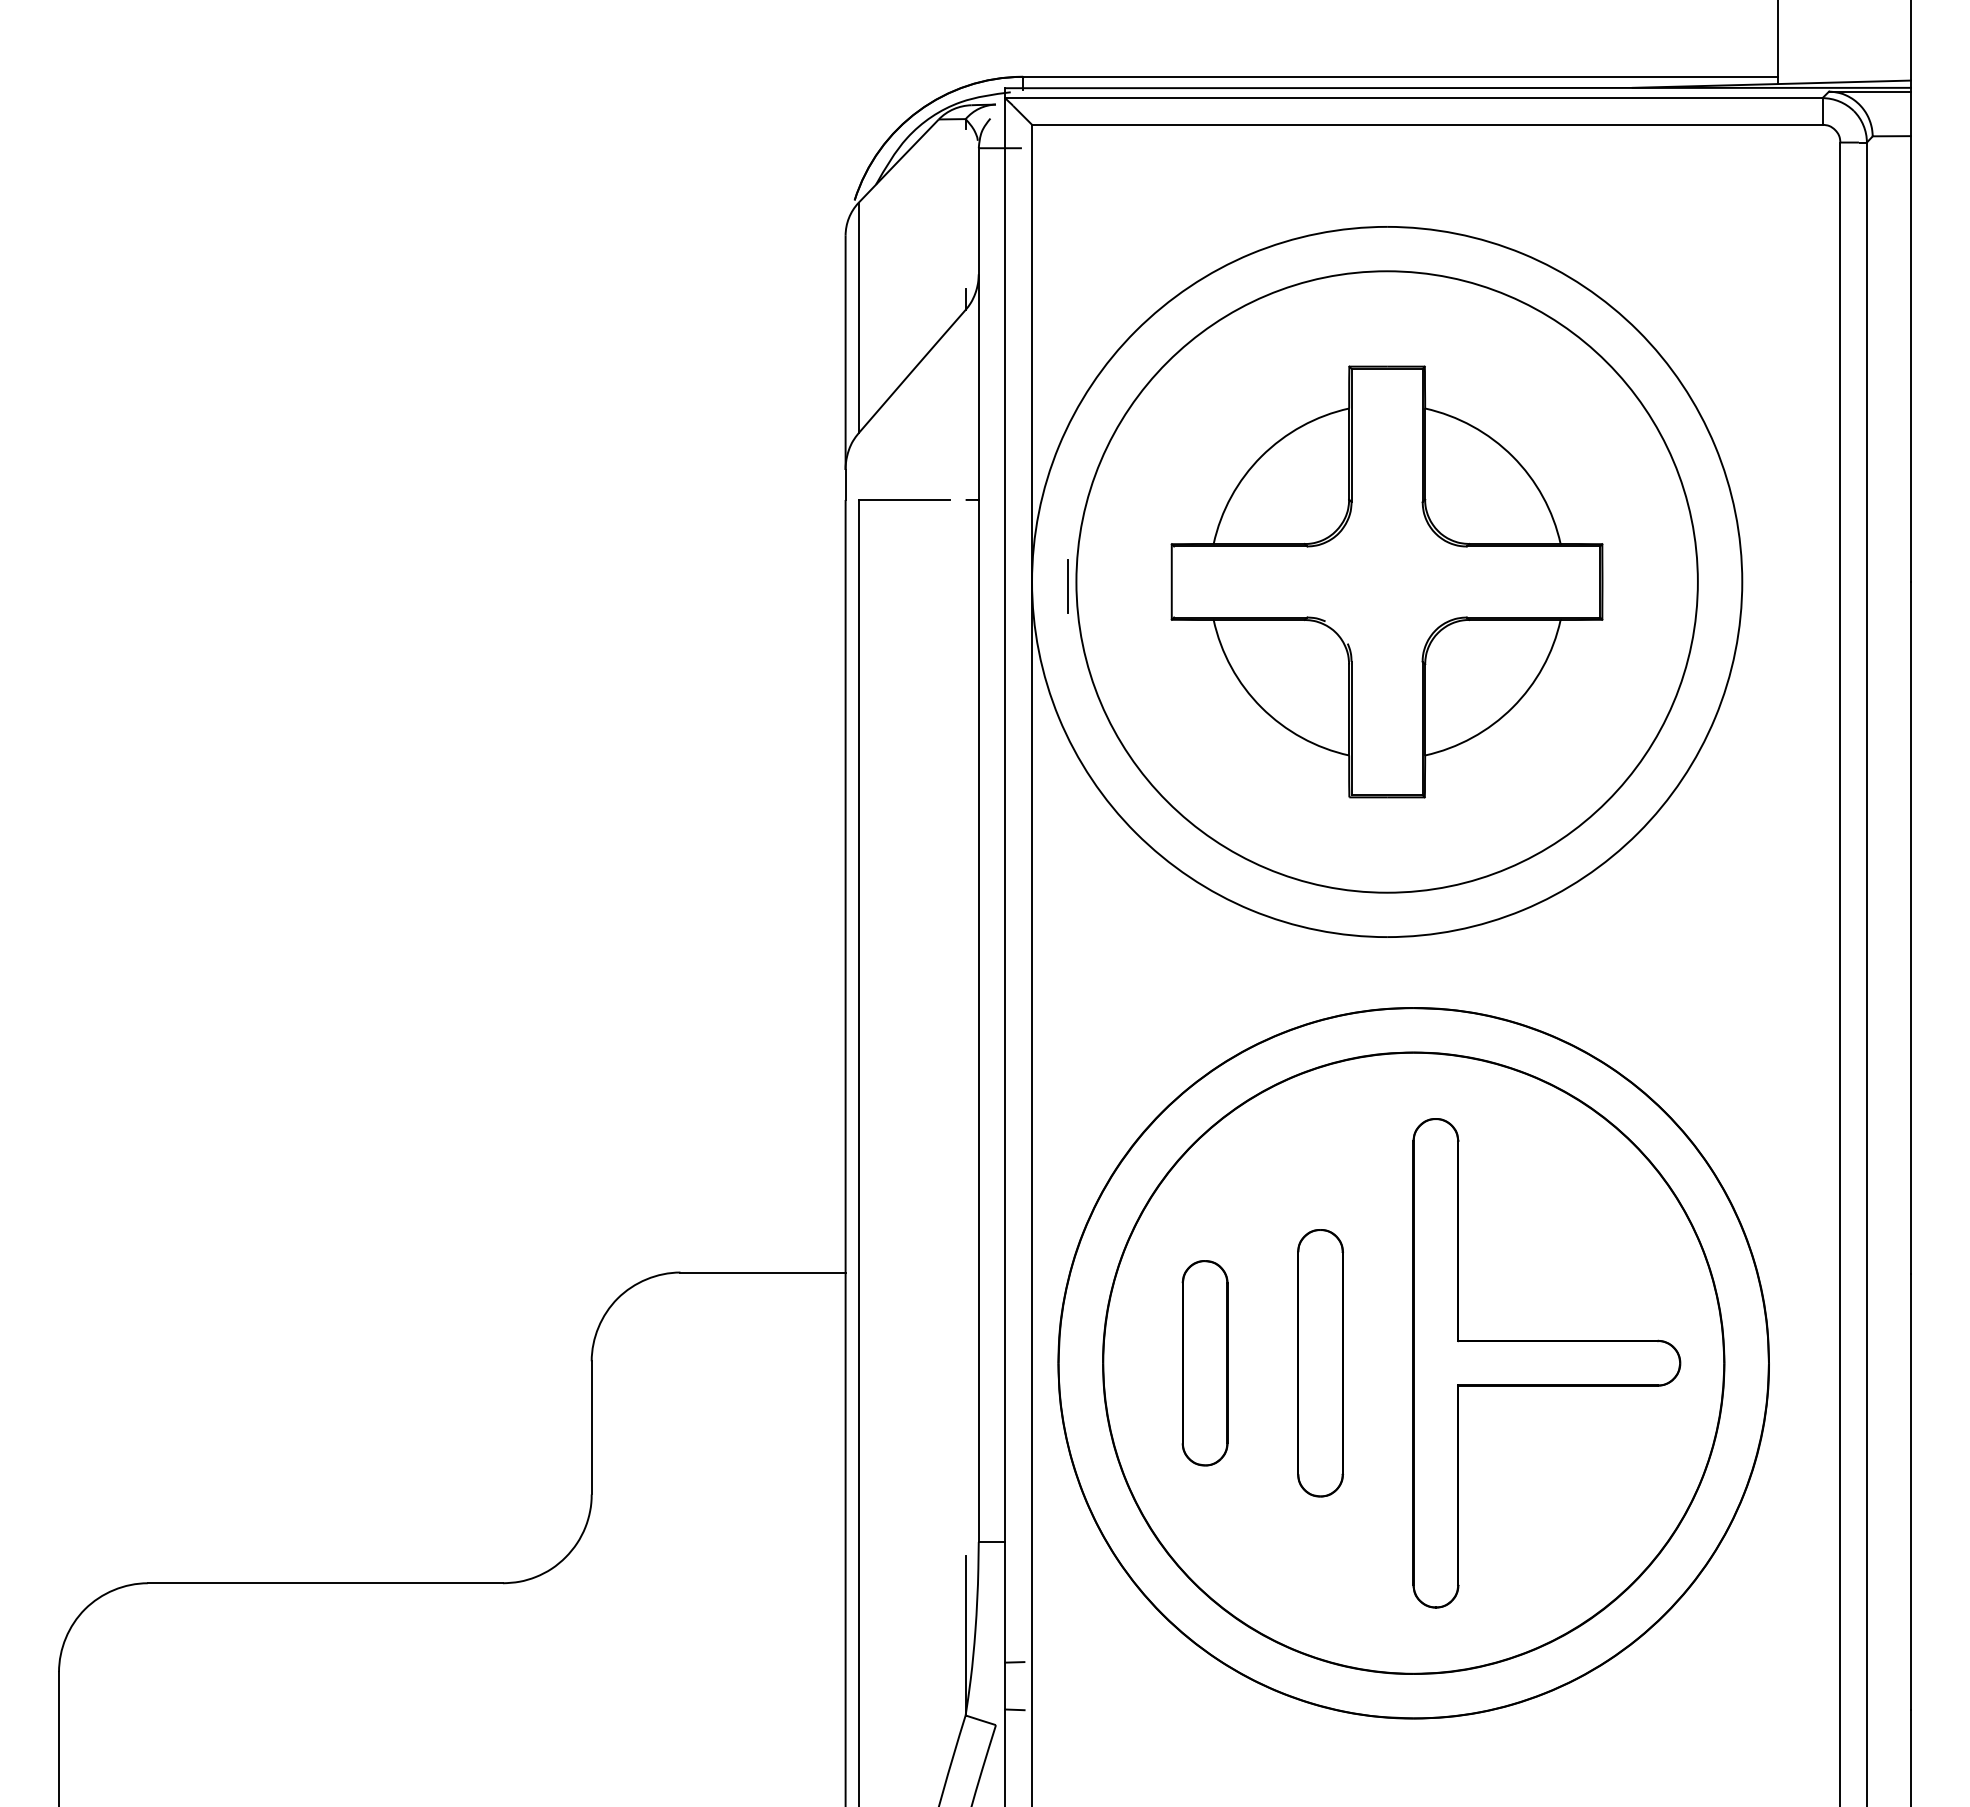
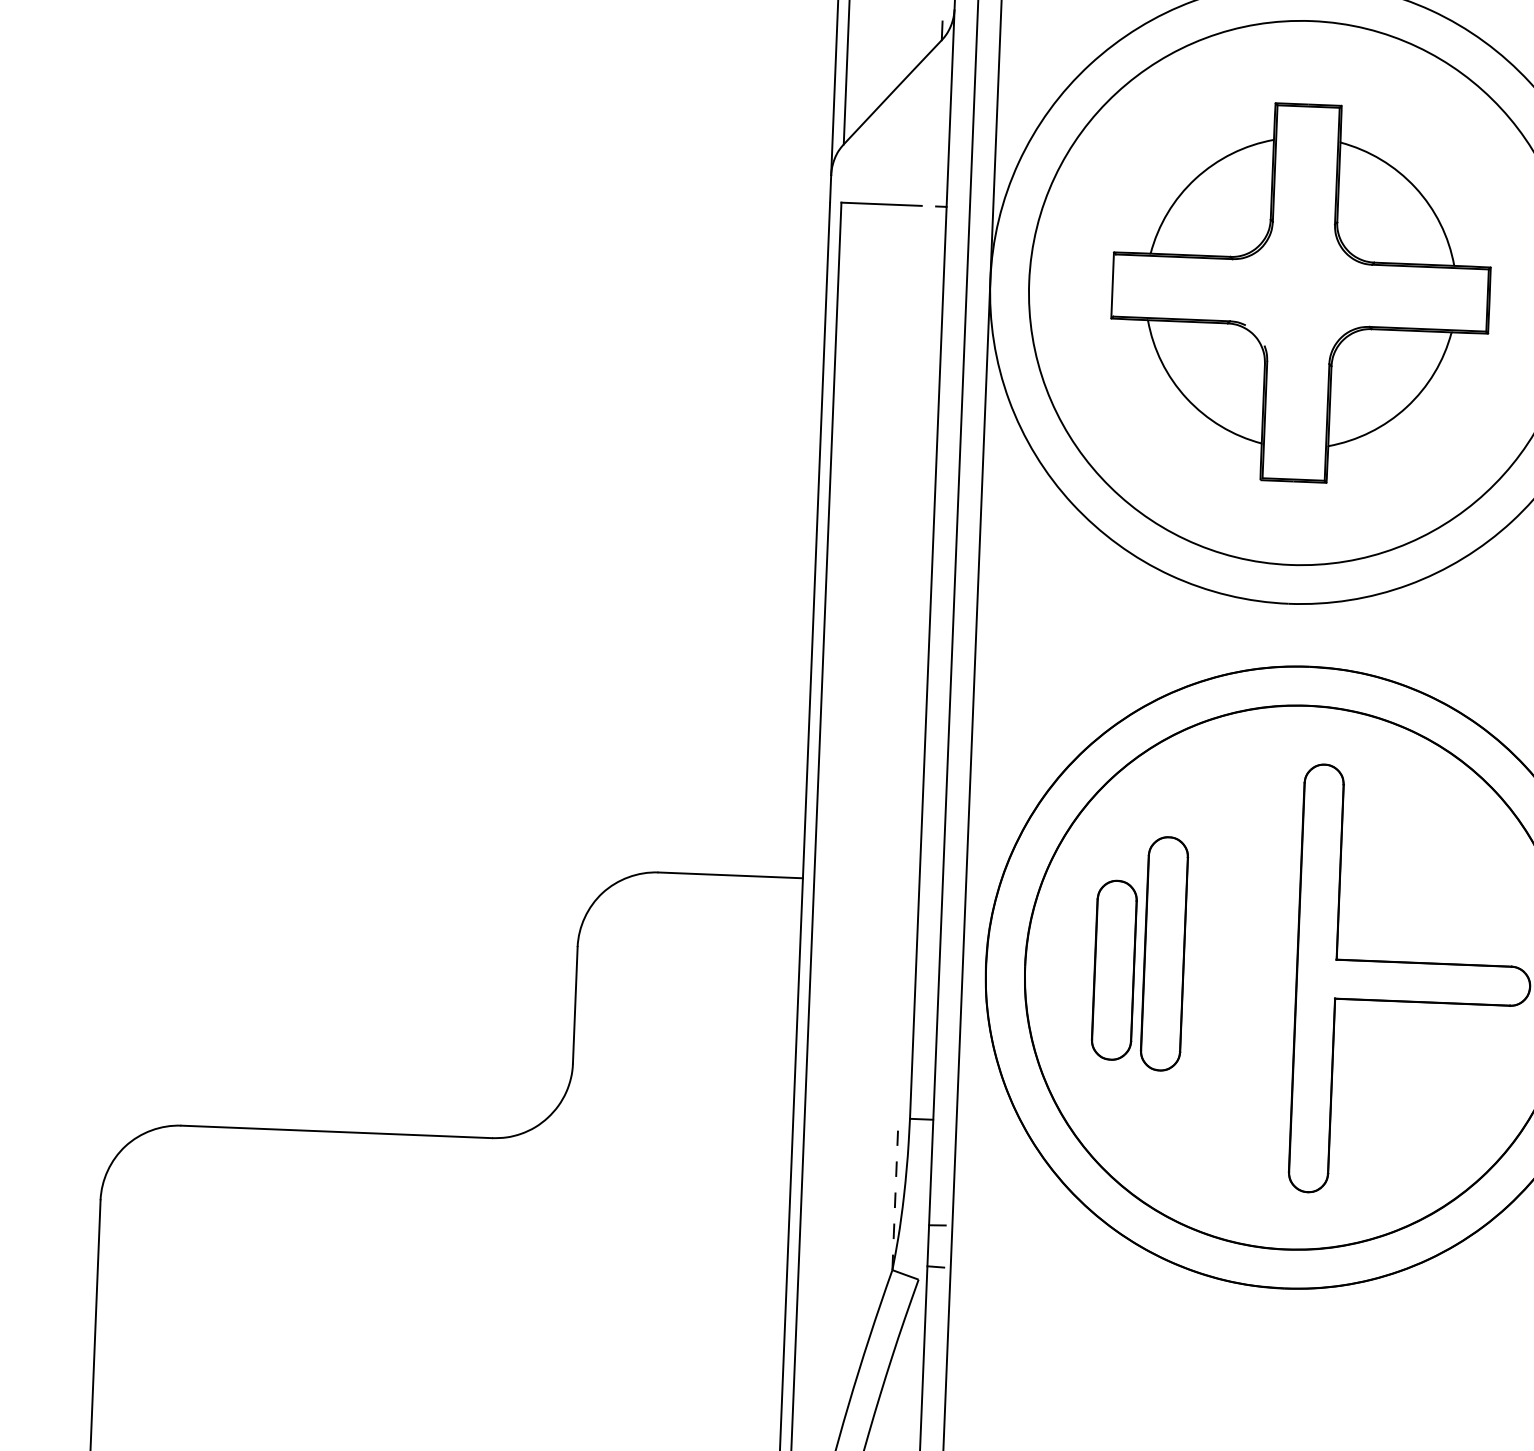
line: (1067, 586) -> (1021, 285), removed
part: (1320, 1363) -> (1164, 954), moved
line: (965, 1635) -> (895, 1200), solid -> dashed

